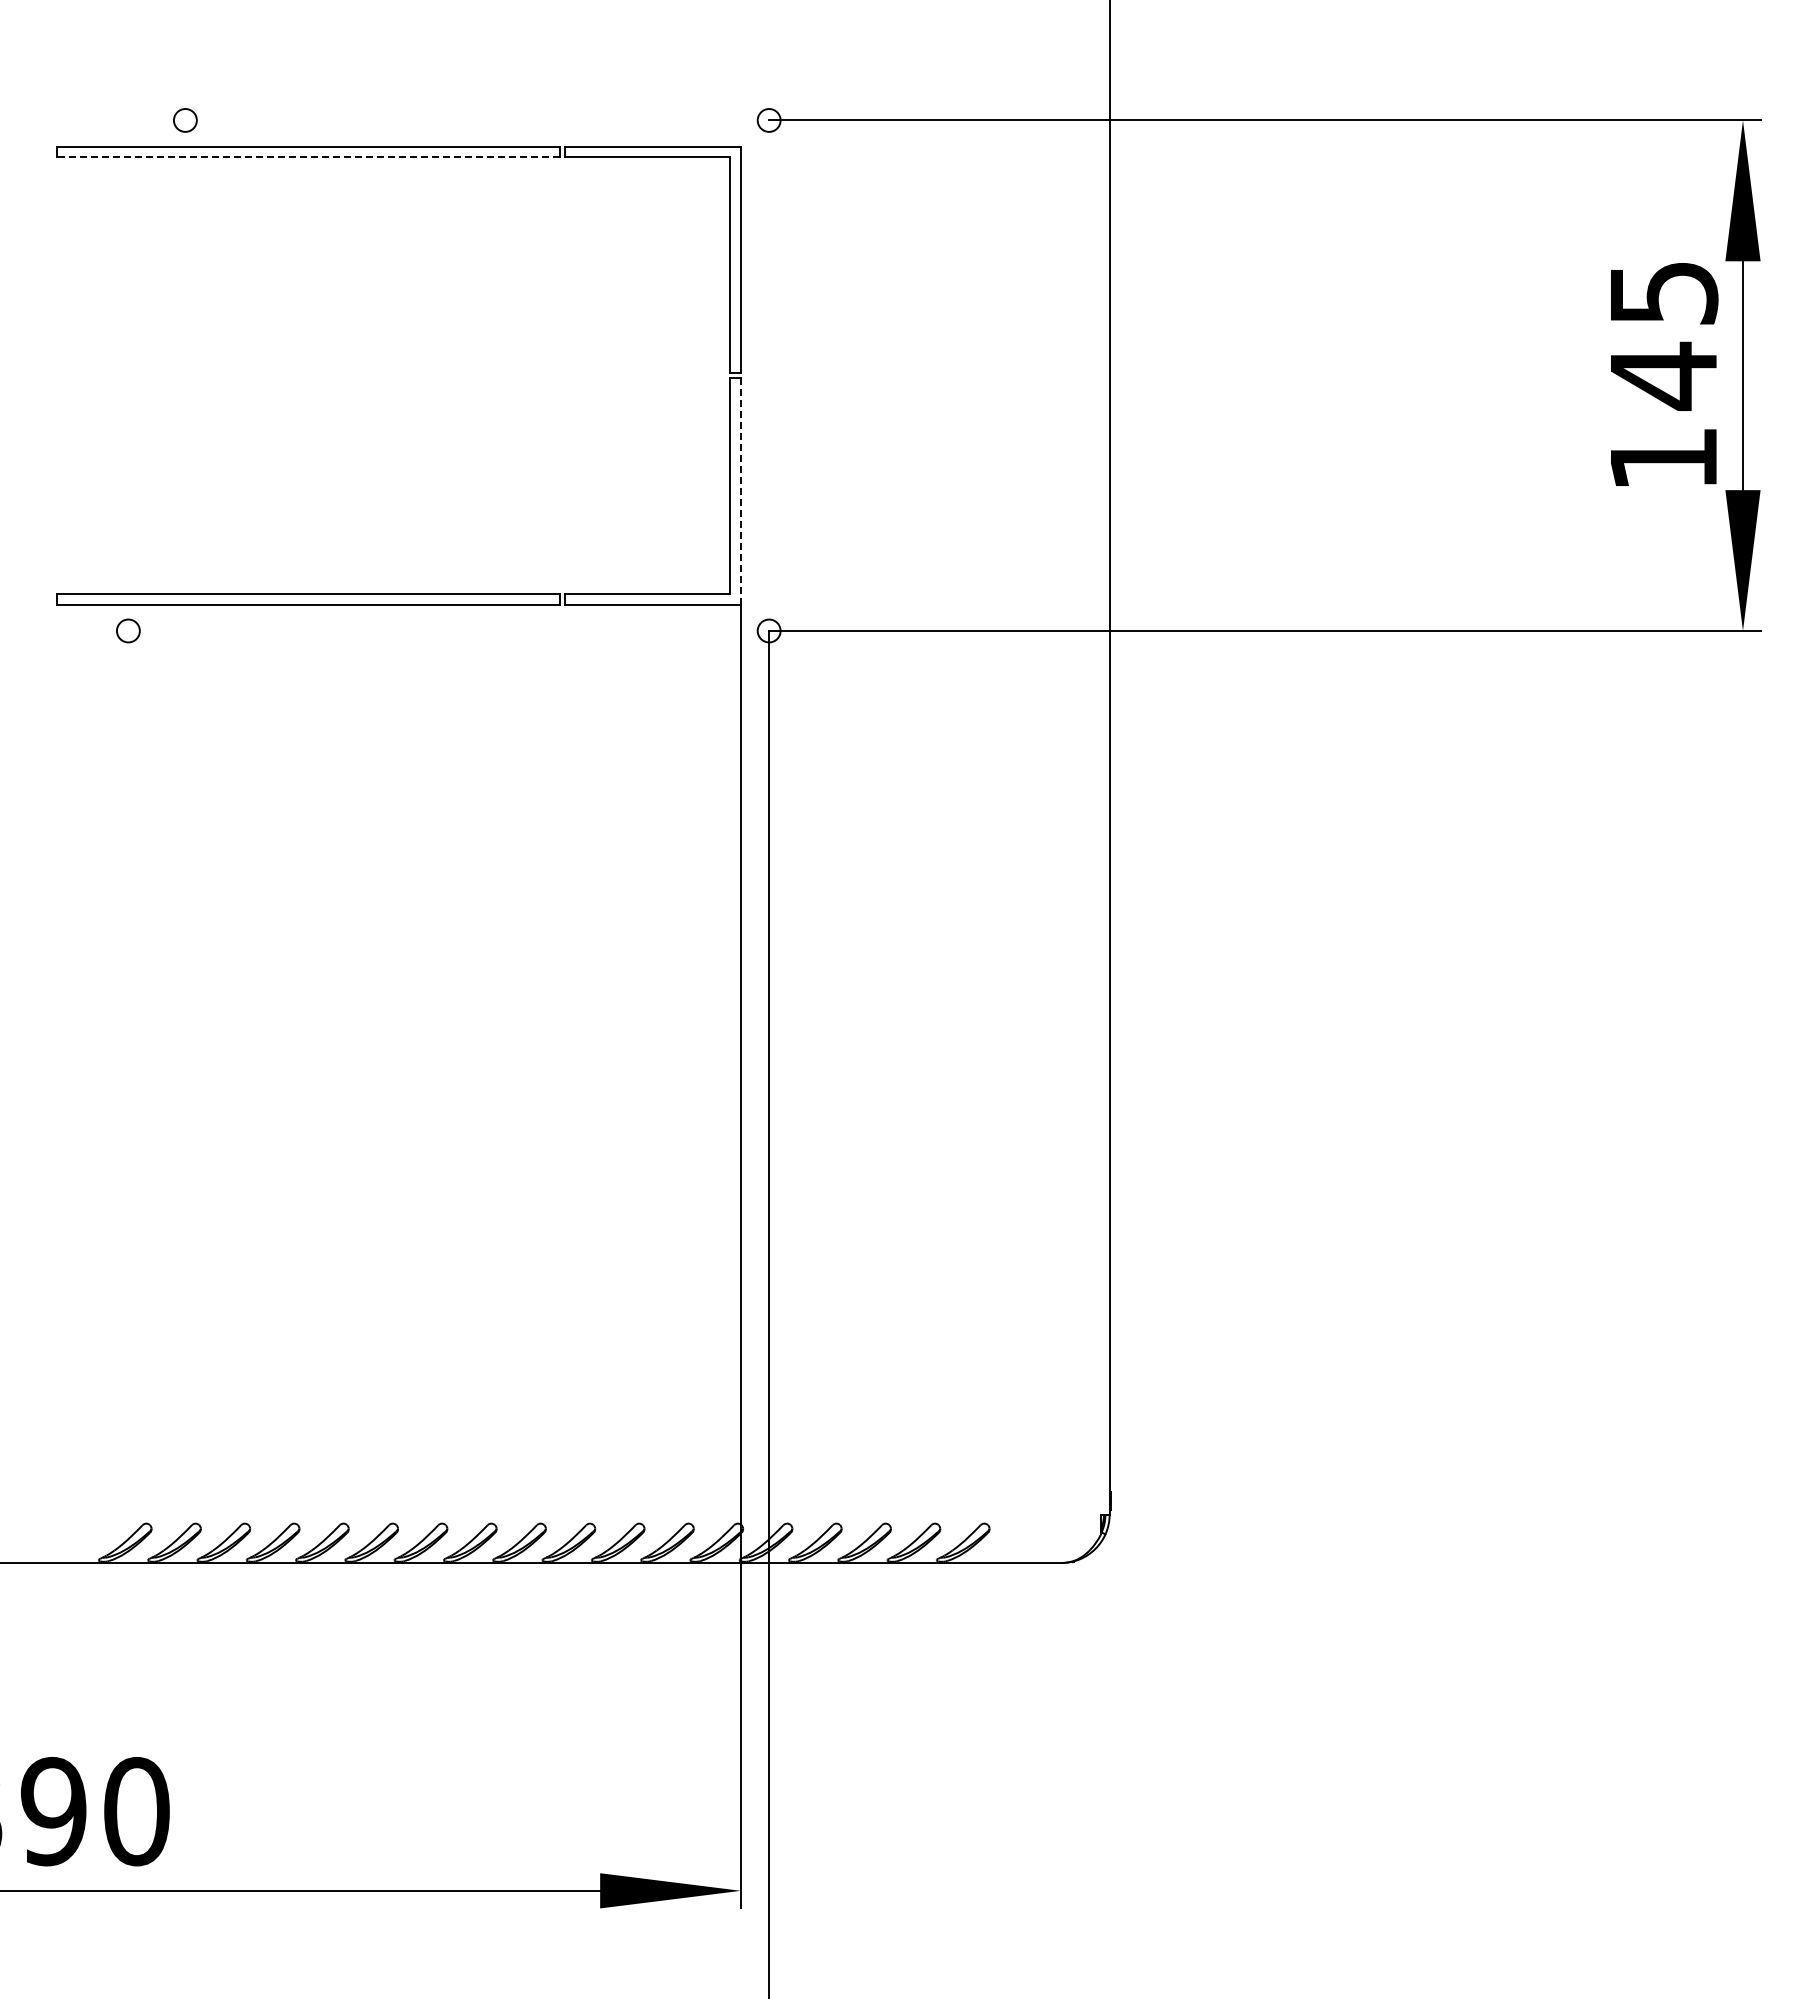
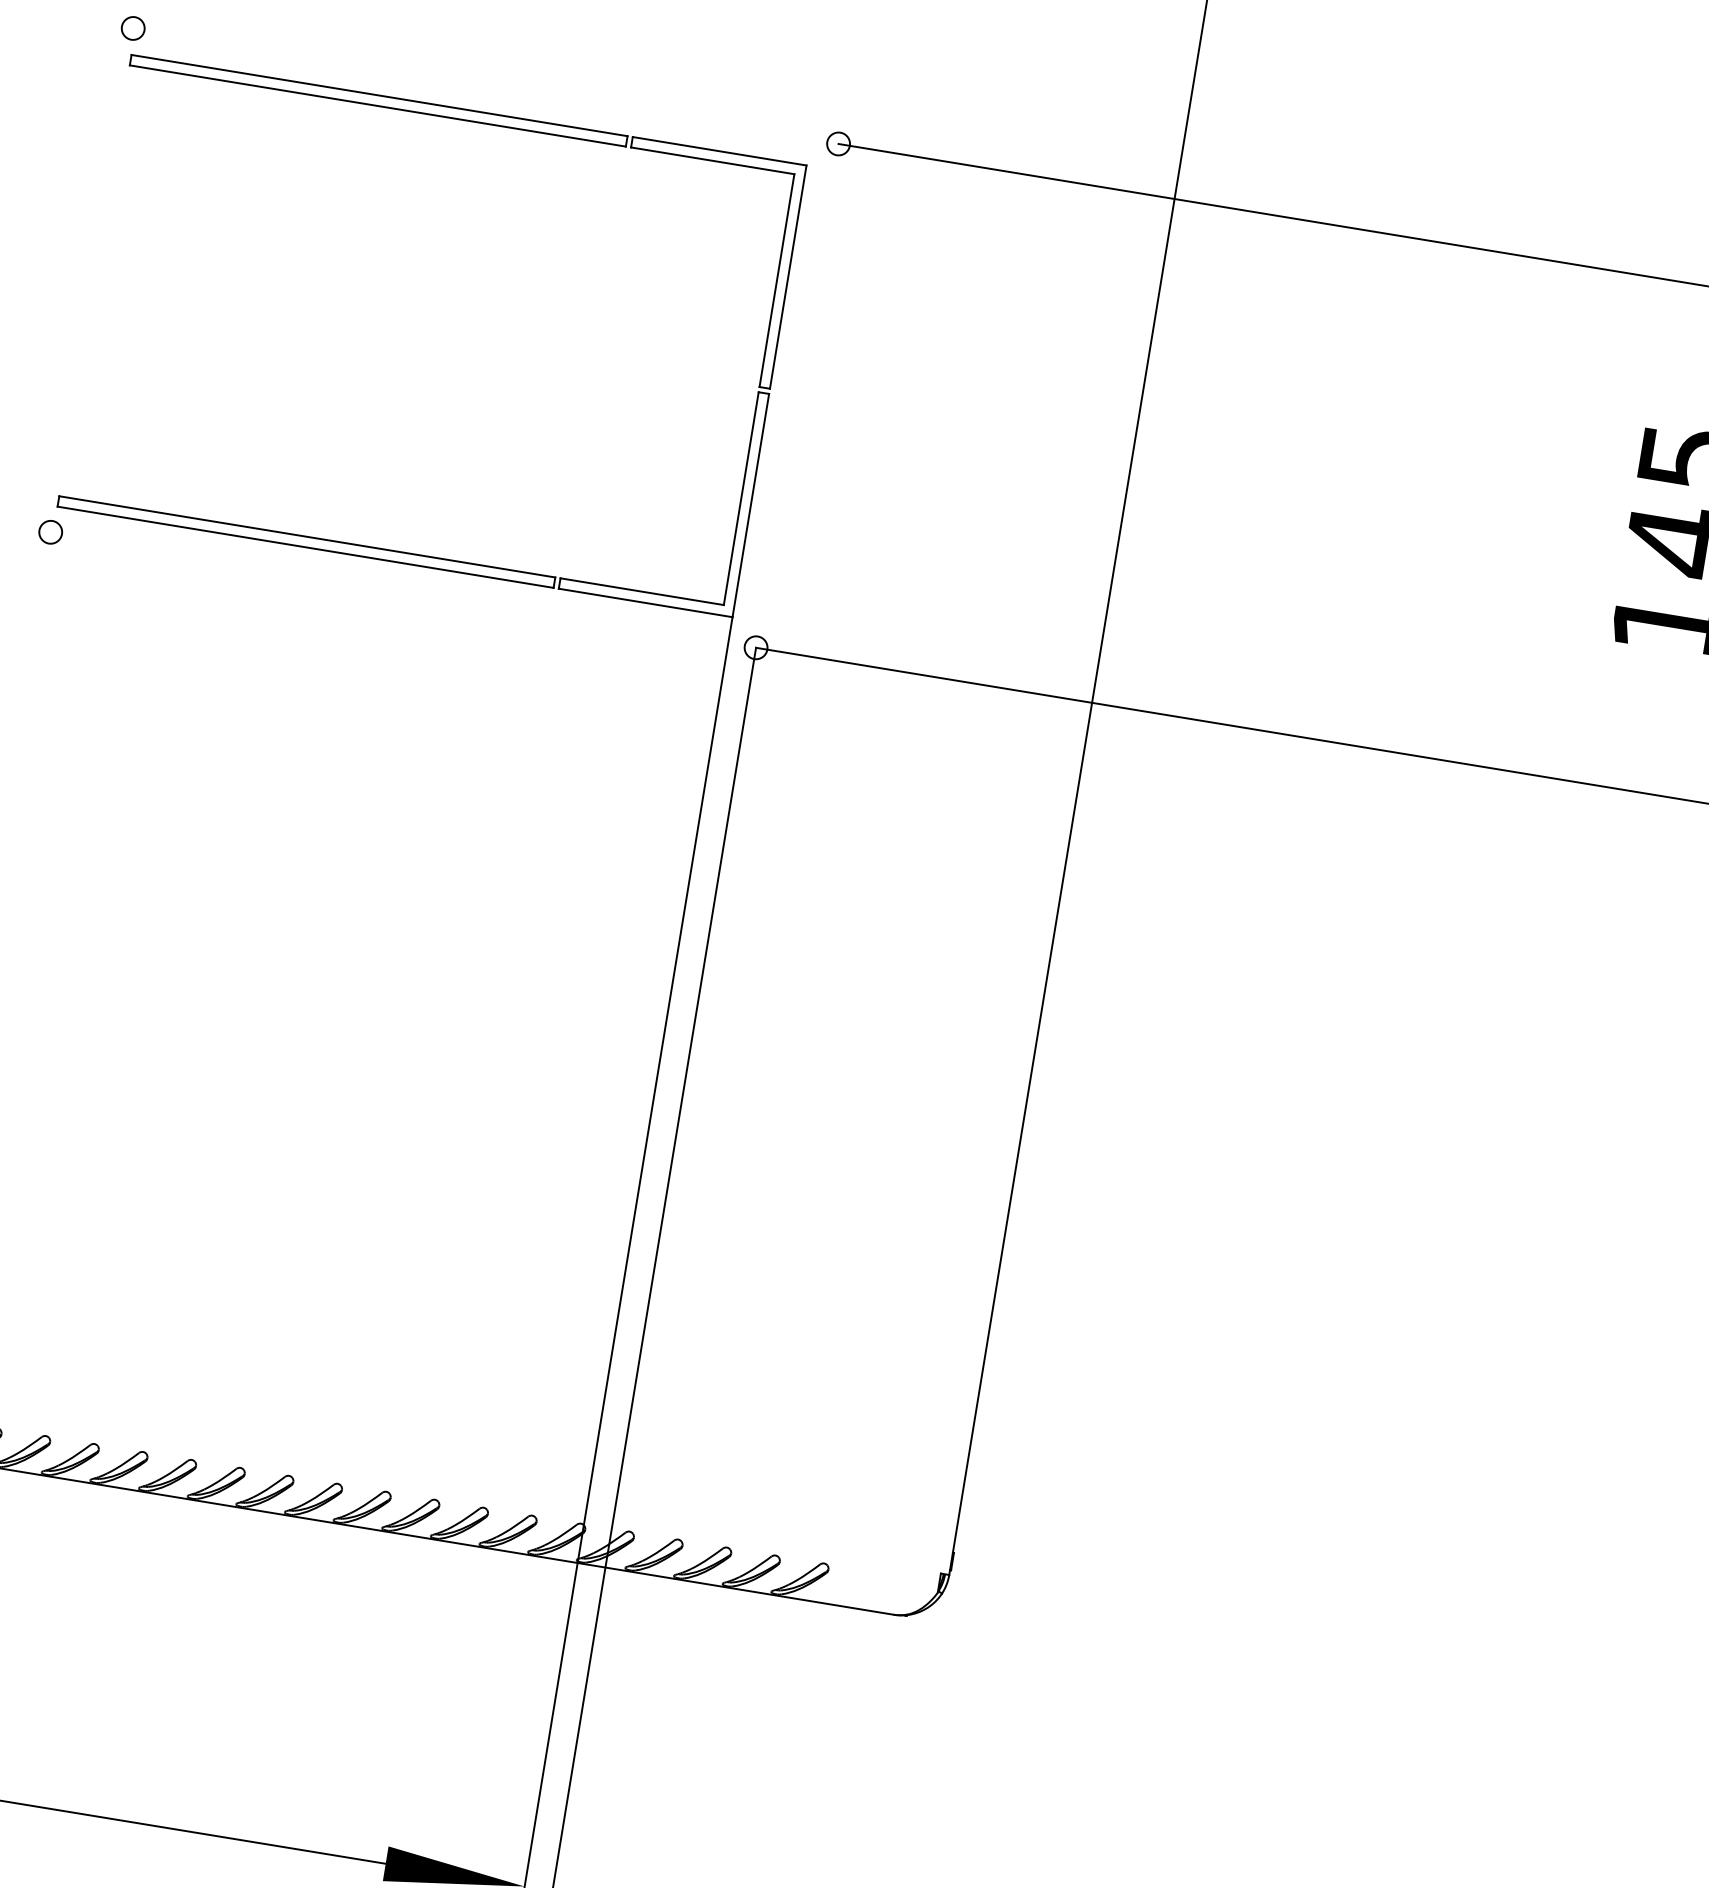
circle: (185, 120) -> (133, 28), moved
line: (307, 157) -> (377, 105), dashed -> solid
line: (741, 491) -> (751, 505), dashed -> solid
circle: (128, 630) -> (50, 531), moved

